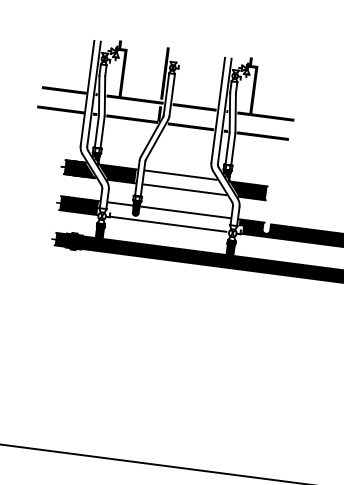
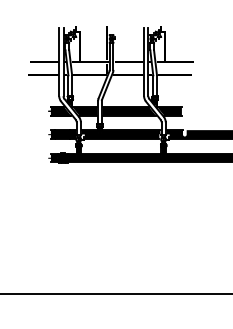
fill: (186, 181) -> (129, 110), added
fill: (167, 216) -> (120, 134), added

